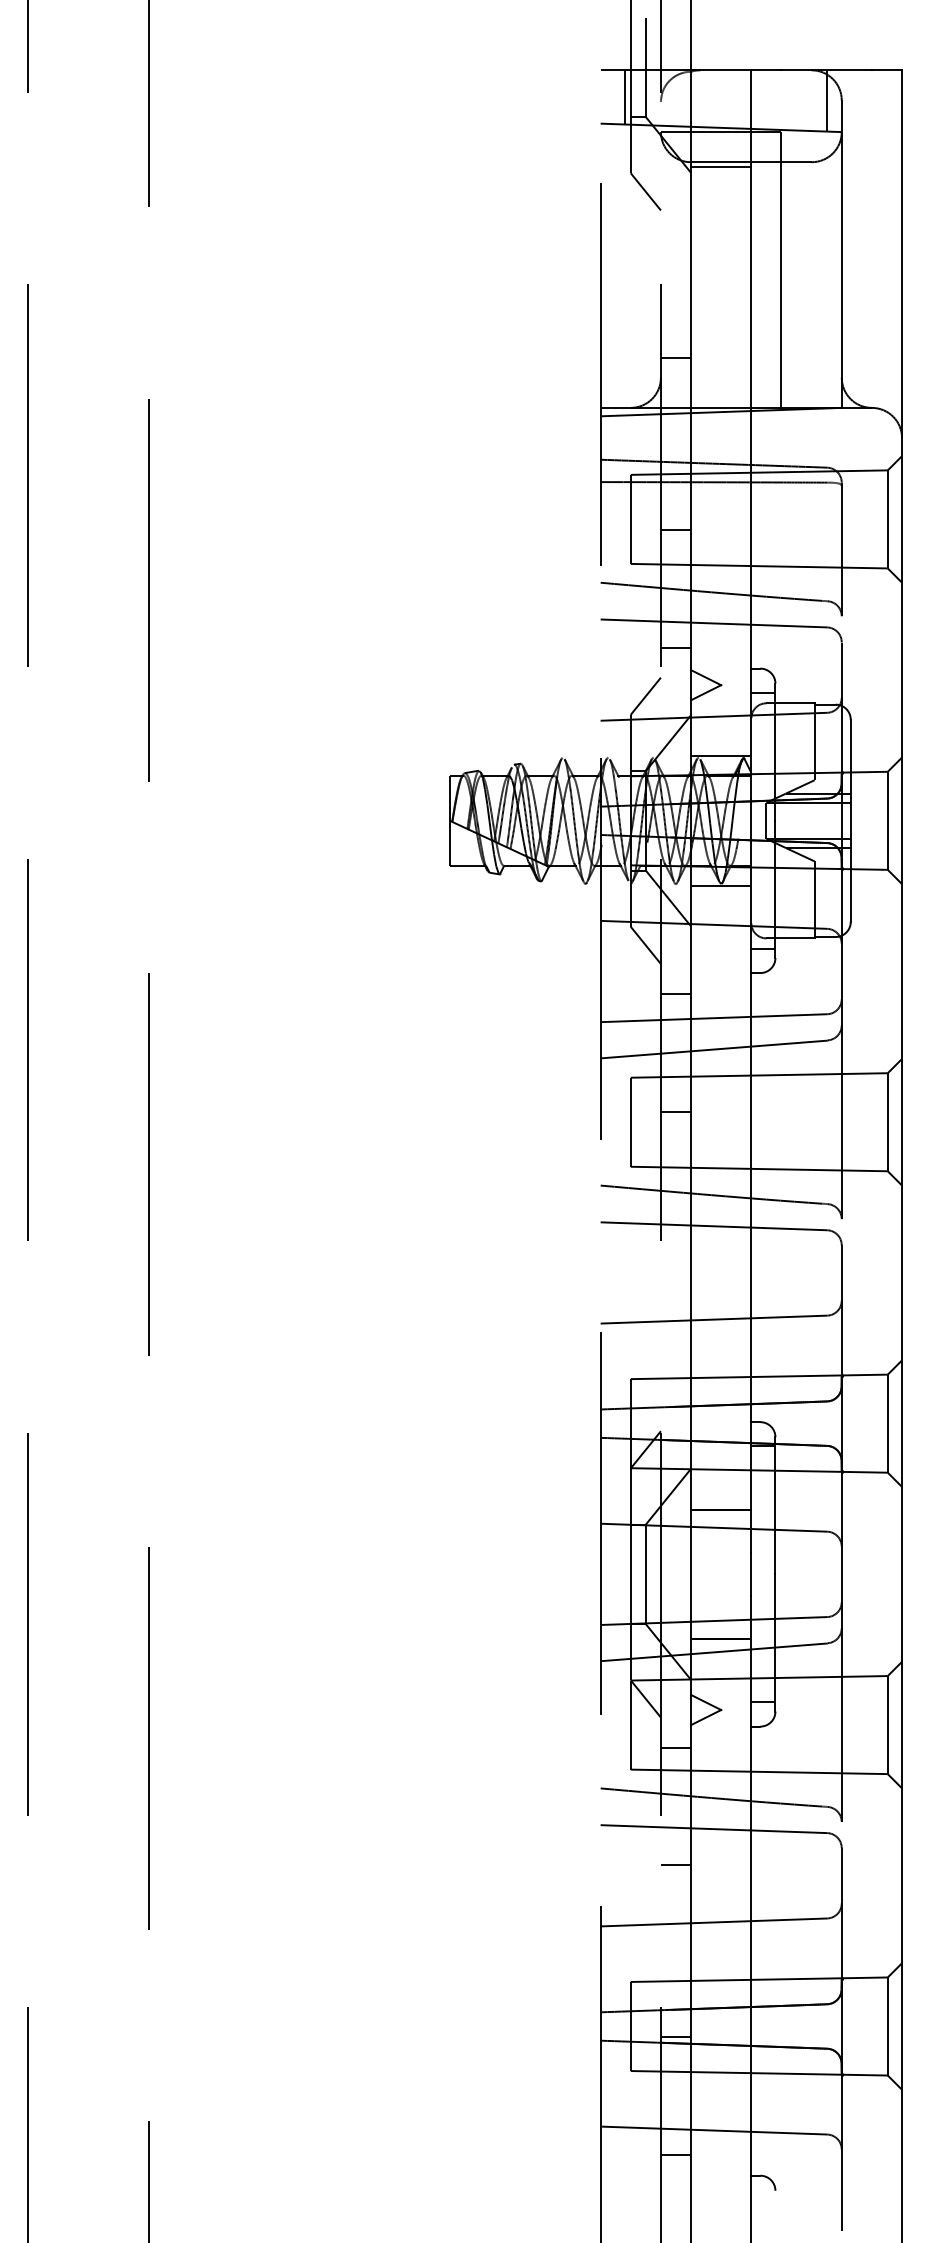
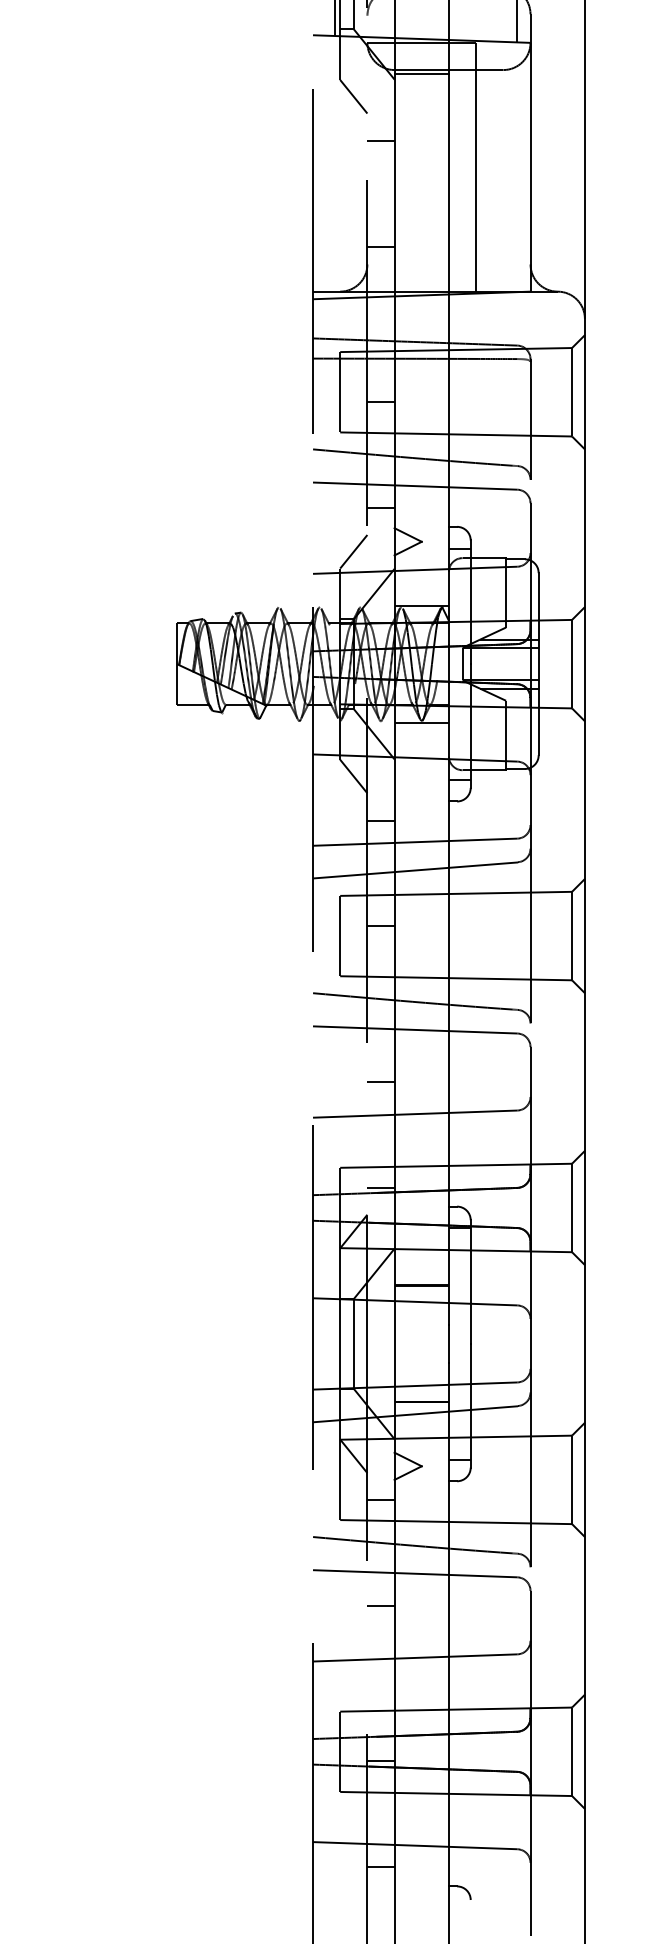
line: (675, 240) -> (380, 140), added
line: (675, 1283) -> (380, 1081), added
line: (675, 1401) -> (380, 1187), added

